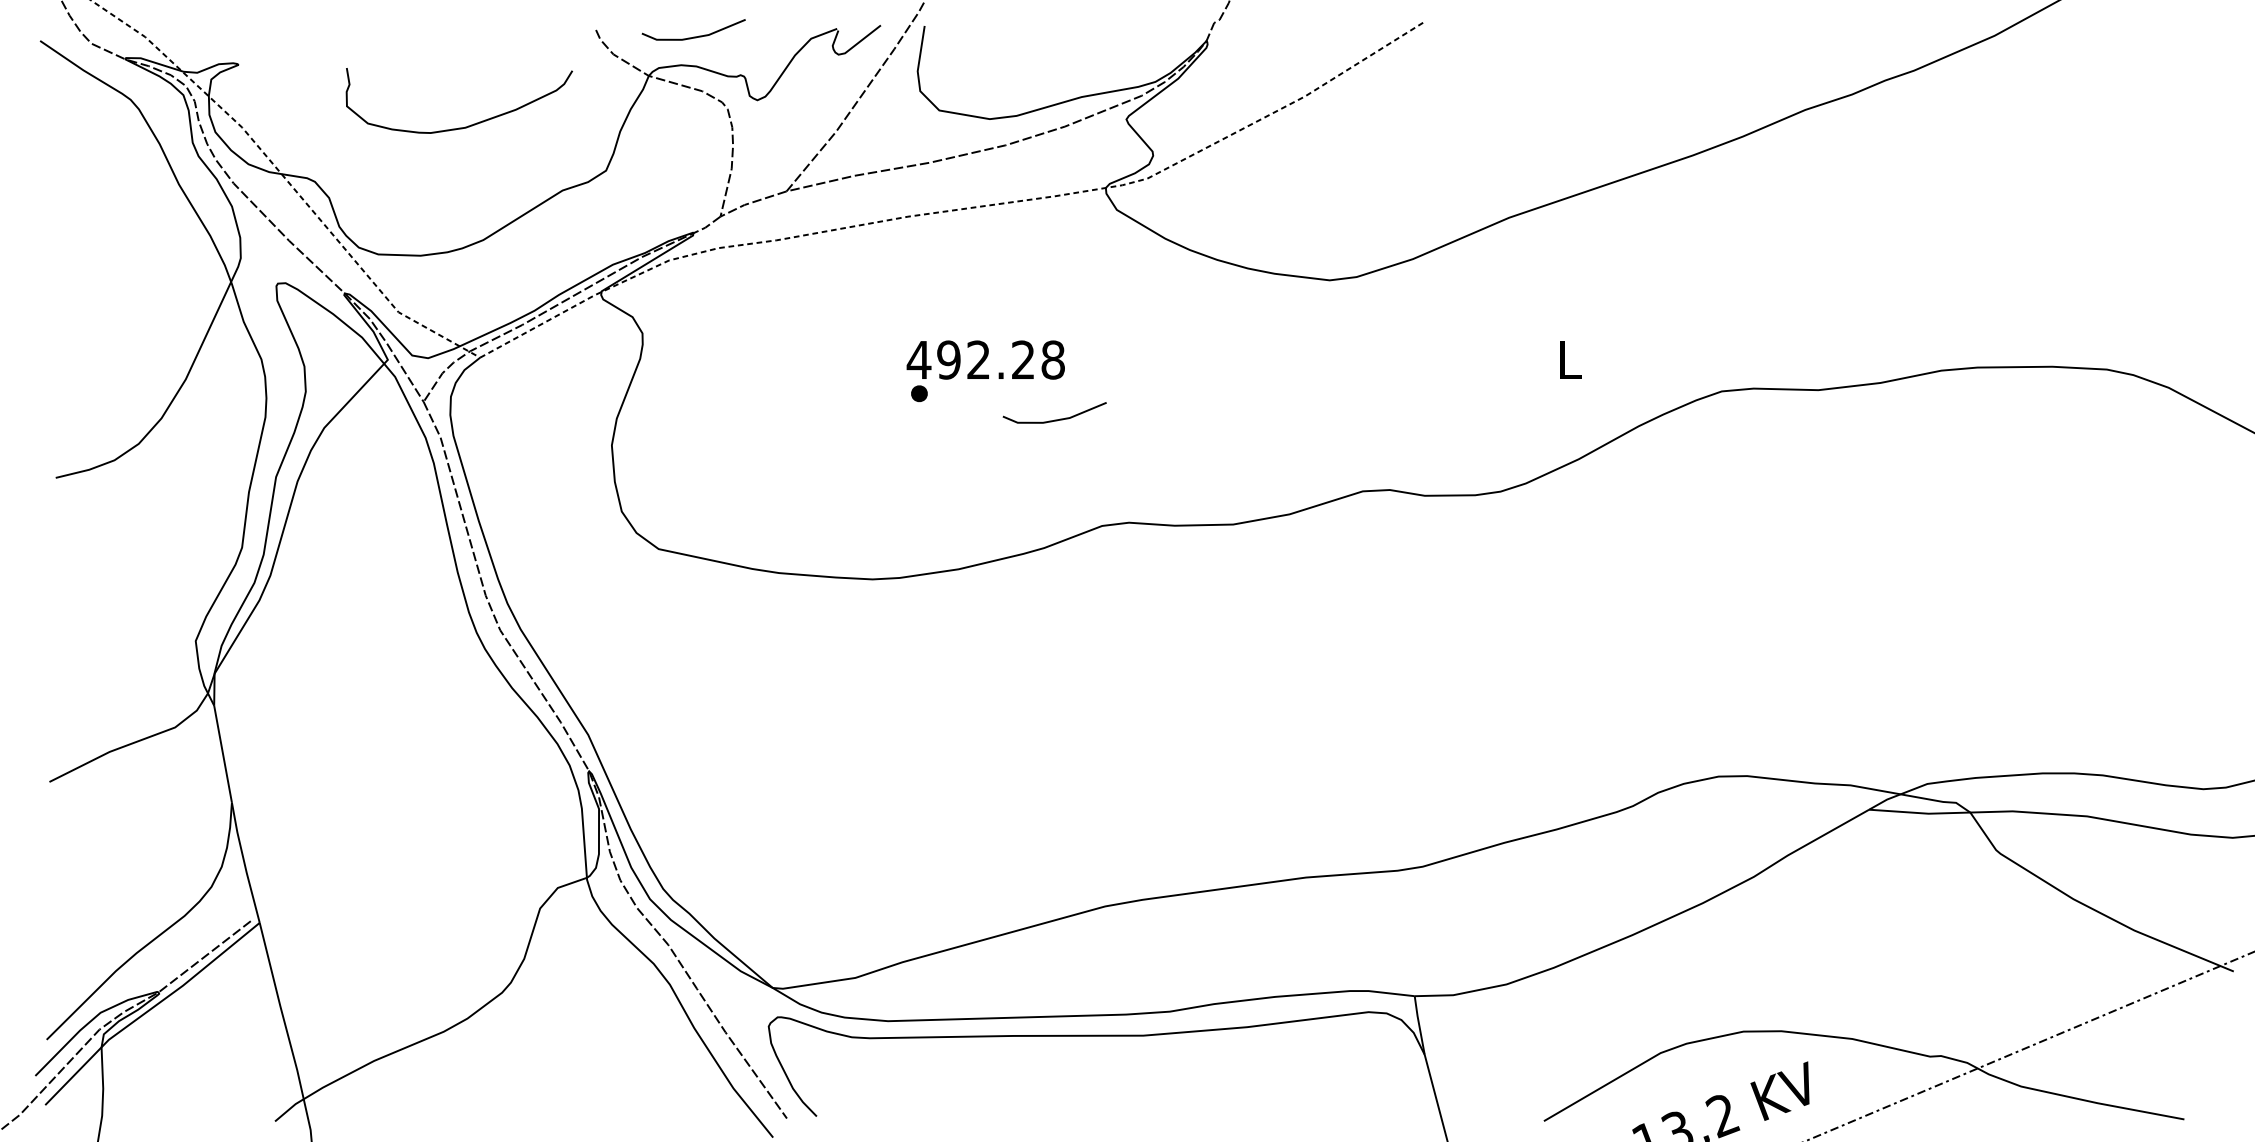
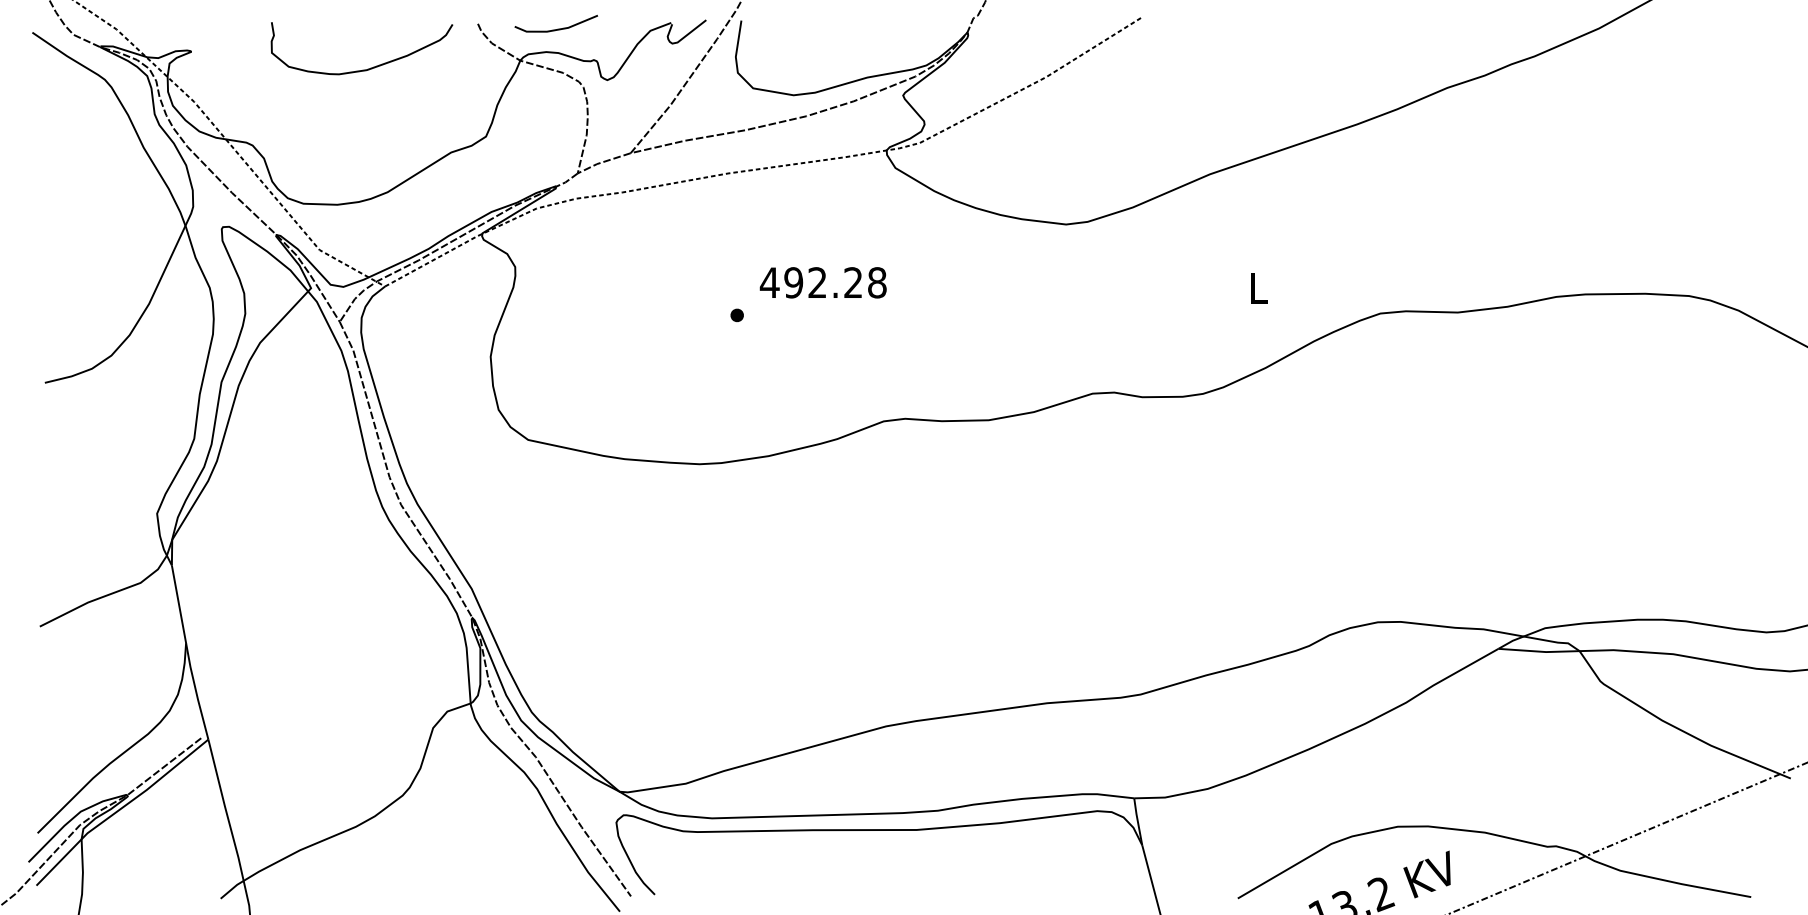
curve: (468, 125) -> (369, 68), moved
text: (985, 359) -> (823, 282), moved
line: (1054, 419) -> (845, 336), removed

